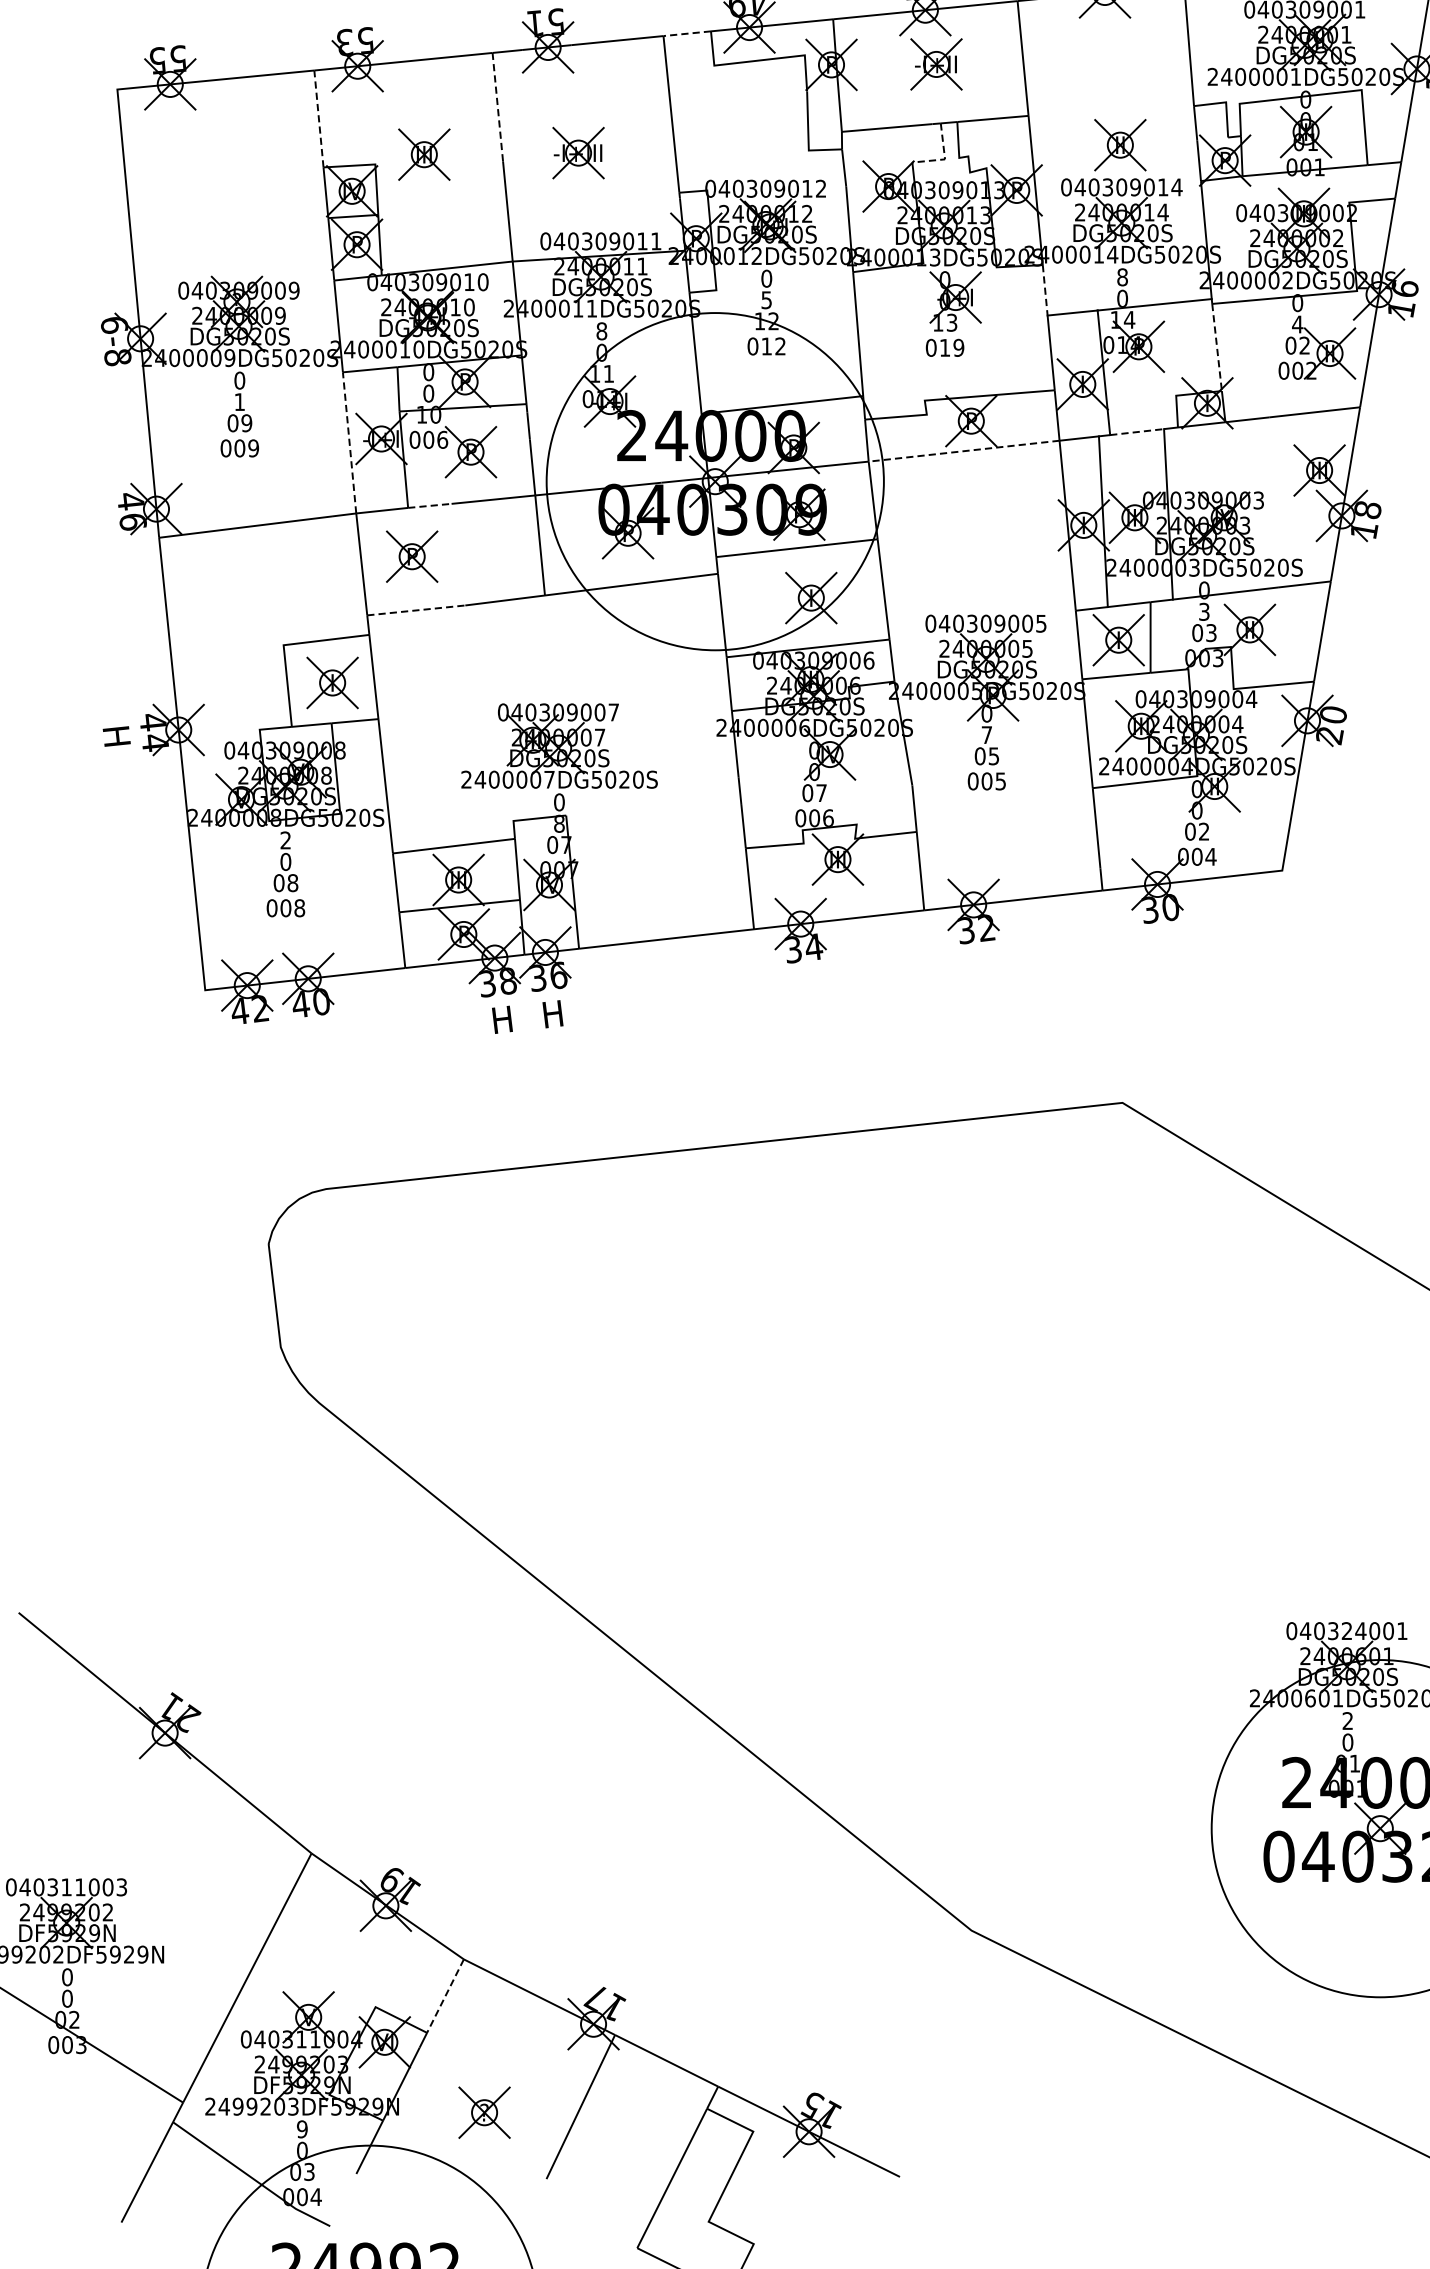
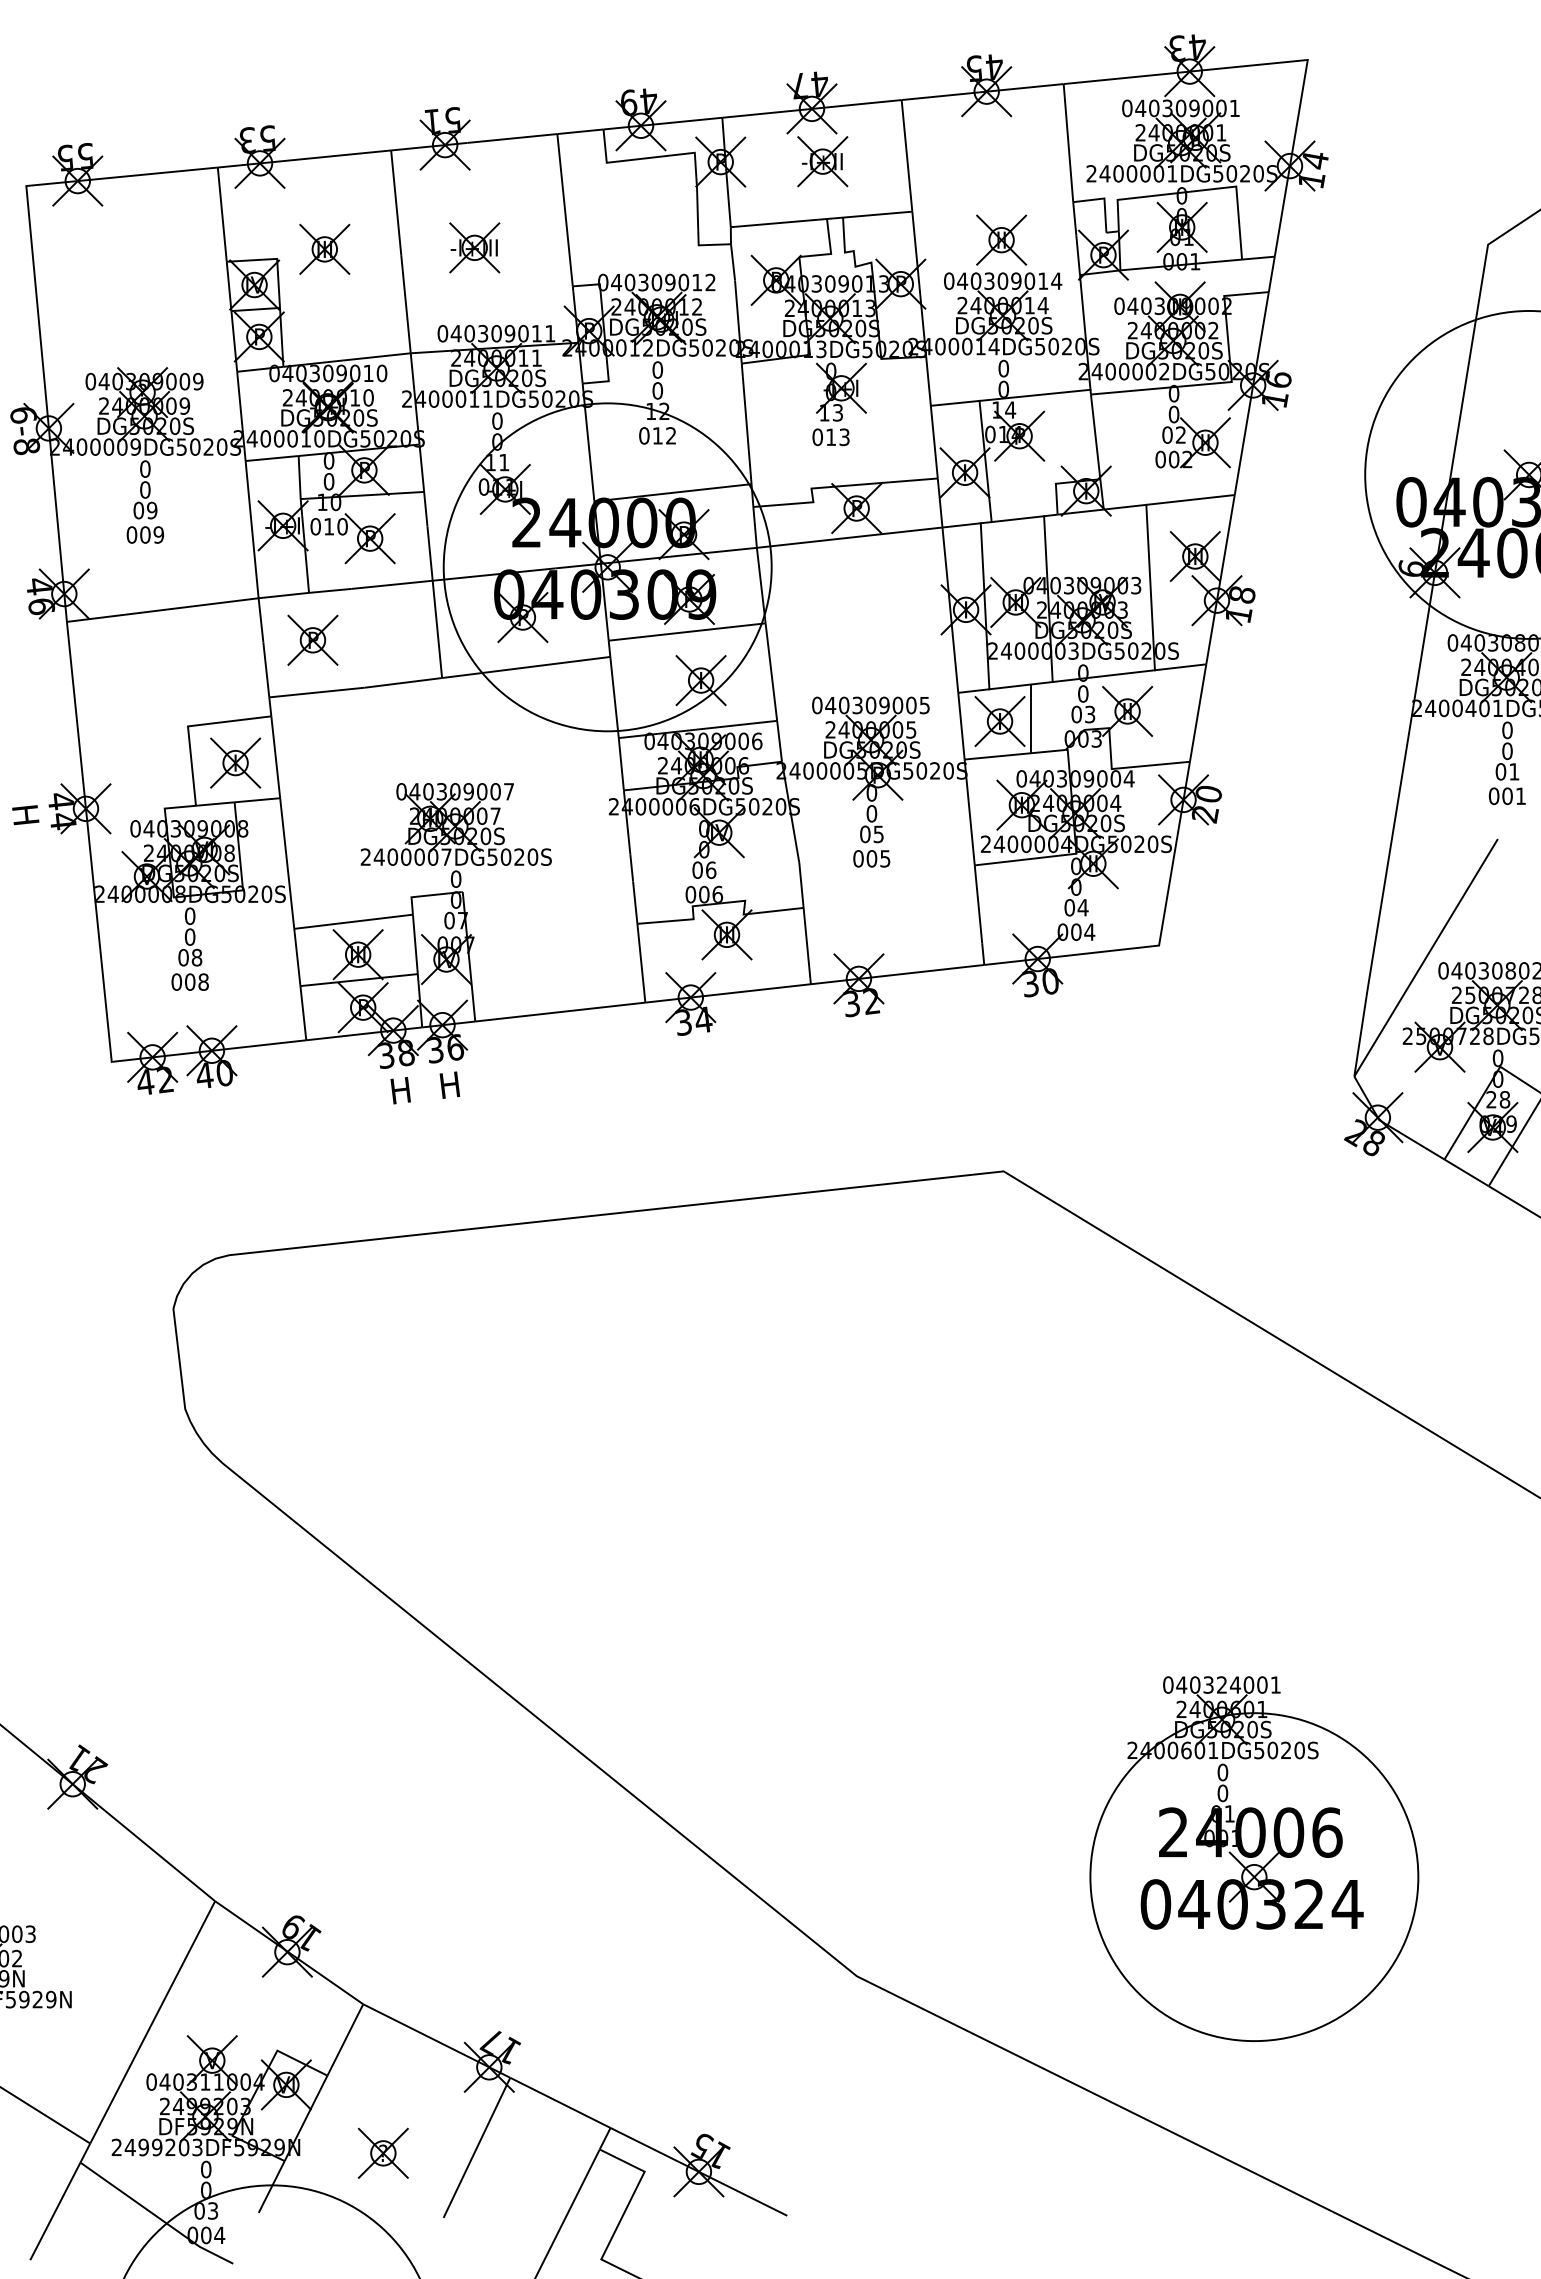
line: (686, 33) -> (579, 131), dashed -> solid
line: (498, 107) -> (396, 203), dashed -> solid
line: (319, 118) -> (222, 214), dashed -> solid
line: (945, 157) -> (831, 252), dashed -> solid
text: (1122, 277) -> (1003, 368), 8 -> 0
line: (1045, 290) -> (928, 381), dashed -> solid
text: (766, 299) -> (657, 390), 5 -> 0
text: (1297, 324) -> (1173, 414), 4 -> 0
text: (601, 330) -> (497, 420), 8 -> 0
text: (958, 347) -> (844, 436), 019 -> 013
line: (1216, 347) -> (1095, 436), dashed -> solid
text: (239, 401) -> (145, 489), 1 -> 0
line: (1137, 432) -> (1018, 519), dashed -> solid
text: (435, 439) -> (335, 526), 006 -> 010
line: (349, 442) -> (252, 529), dashed -> solid
line: (963, 450) -> (849, 537), dashed -> solid
line: (1273, 502) -> (1150, 587), added
line: (430, 505) -> (330, 590), dashed -> solid
line: (415, 610) -> (316, 692), dashed -> solid
text: (1204, 611) -> (1083, 693), 3 -> 0
text: (986, 734) -> (871, 813), 7 -> 0
text: (822, 793) -> (711, 870), 07 -> 06
text: (558, 823) -> (455, 899), 8 -> 0
text: (1203, 831) -> (1082, 907), 02 -> 04
text: (285, 840) -> (189, 916), 2 -> 0
text: (1347, 1721) -> (1222, 1772), 2 -> 0
line: (445, 1995) -> (345, 2039), dashed -> solid
text: (301, 2129) -> (205, 2169), 9 -> 0

